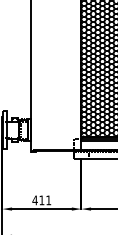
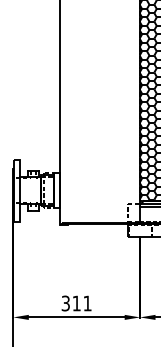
text: (34, 200) -> (64, 303), 411 -> 311

